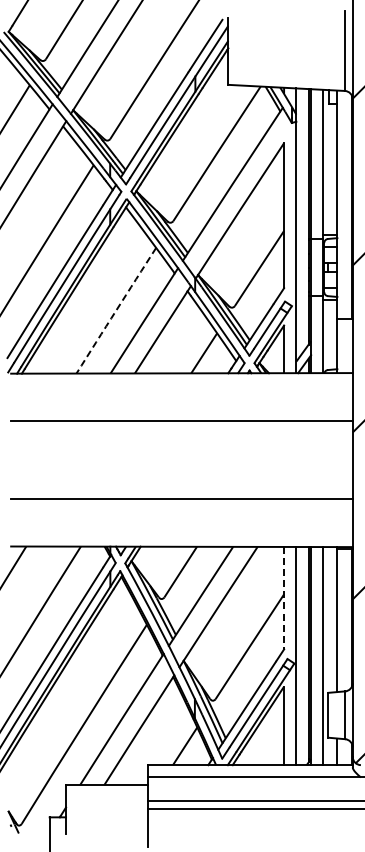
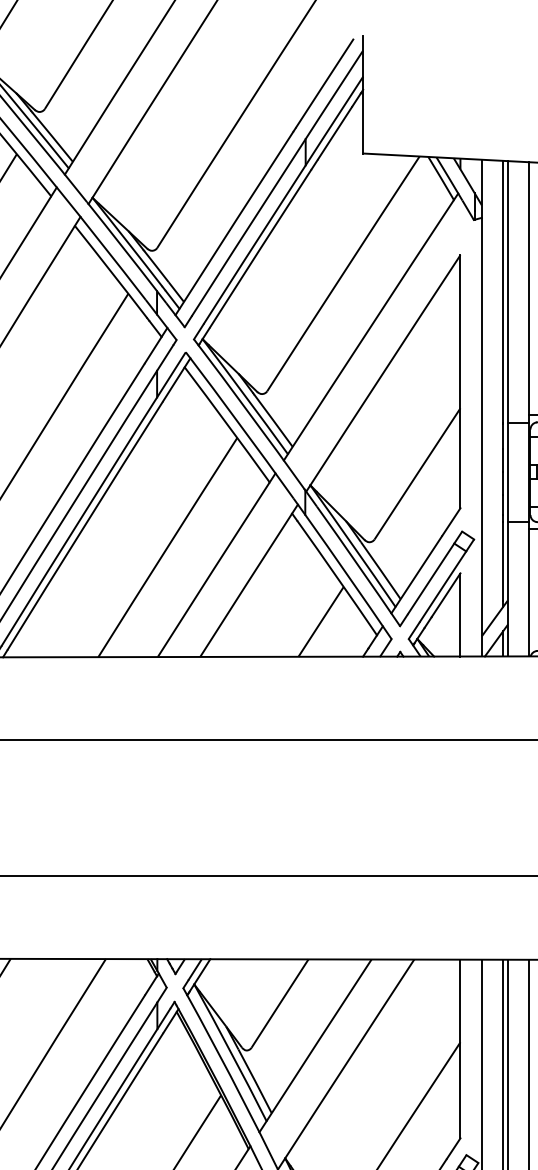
arc: (116, 310) -> (168, 547), dashed -> solid
line: (284, 598) -> (461, 1049), dashed -> solid

